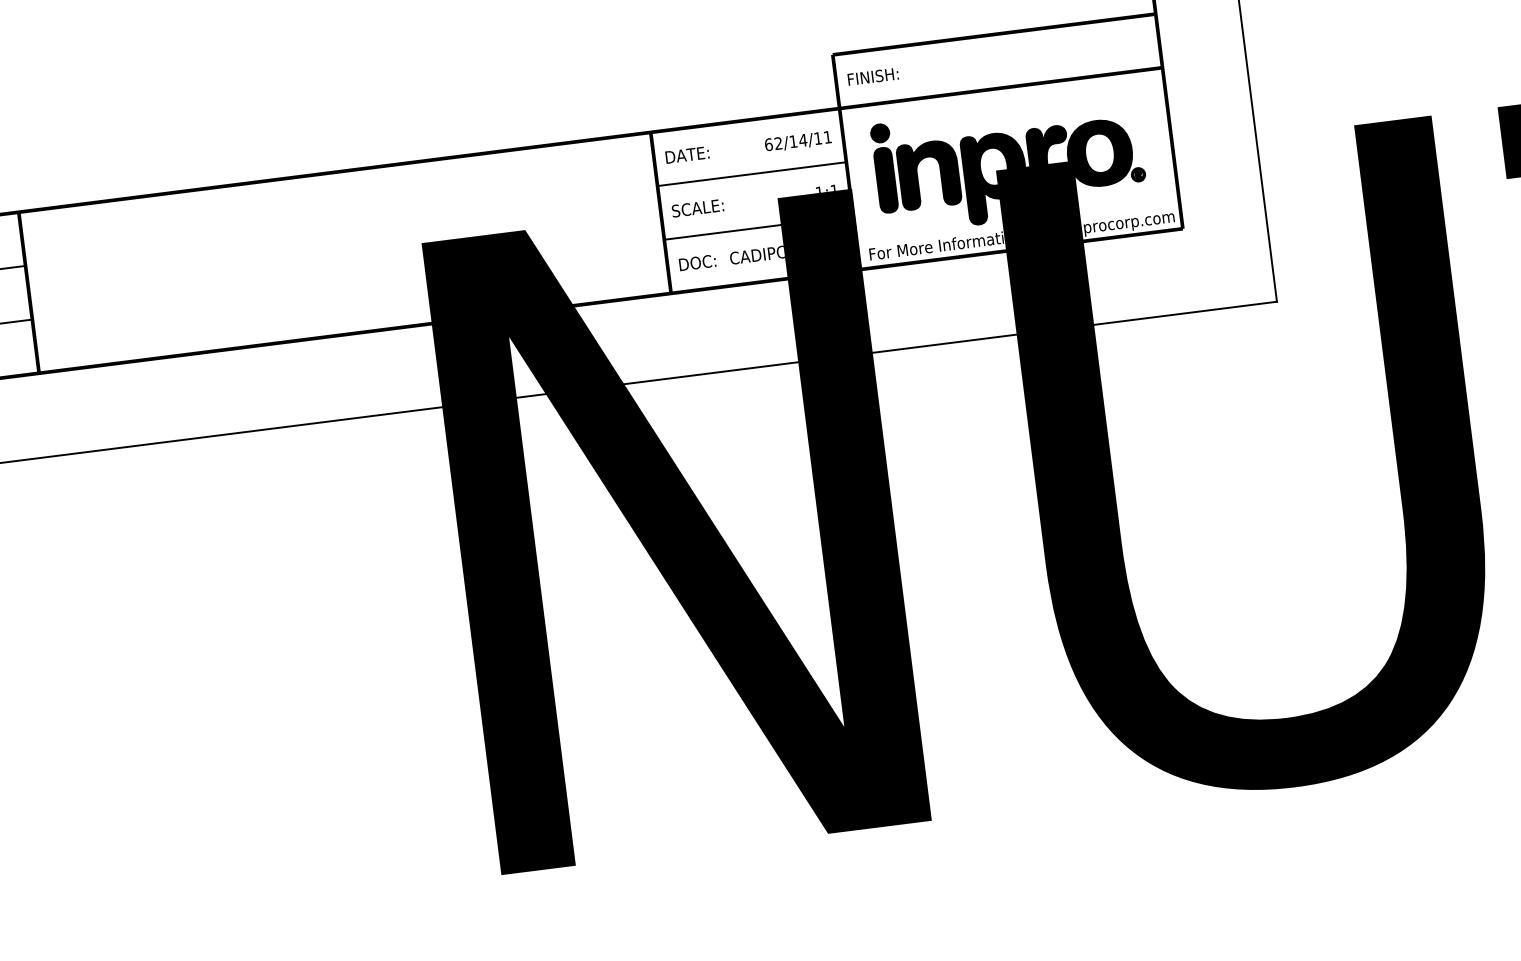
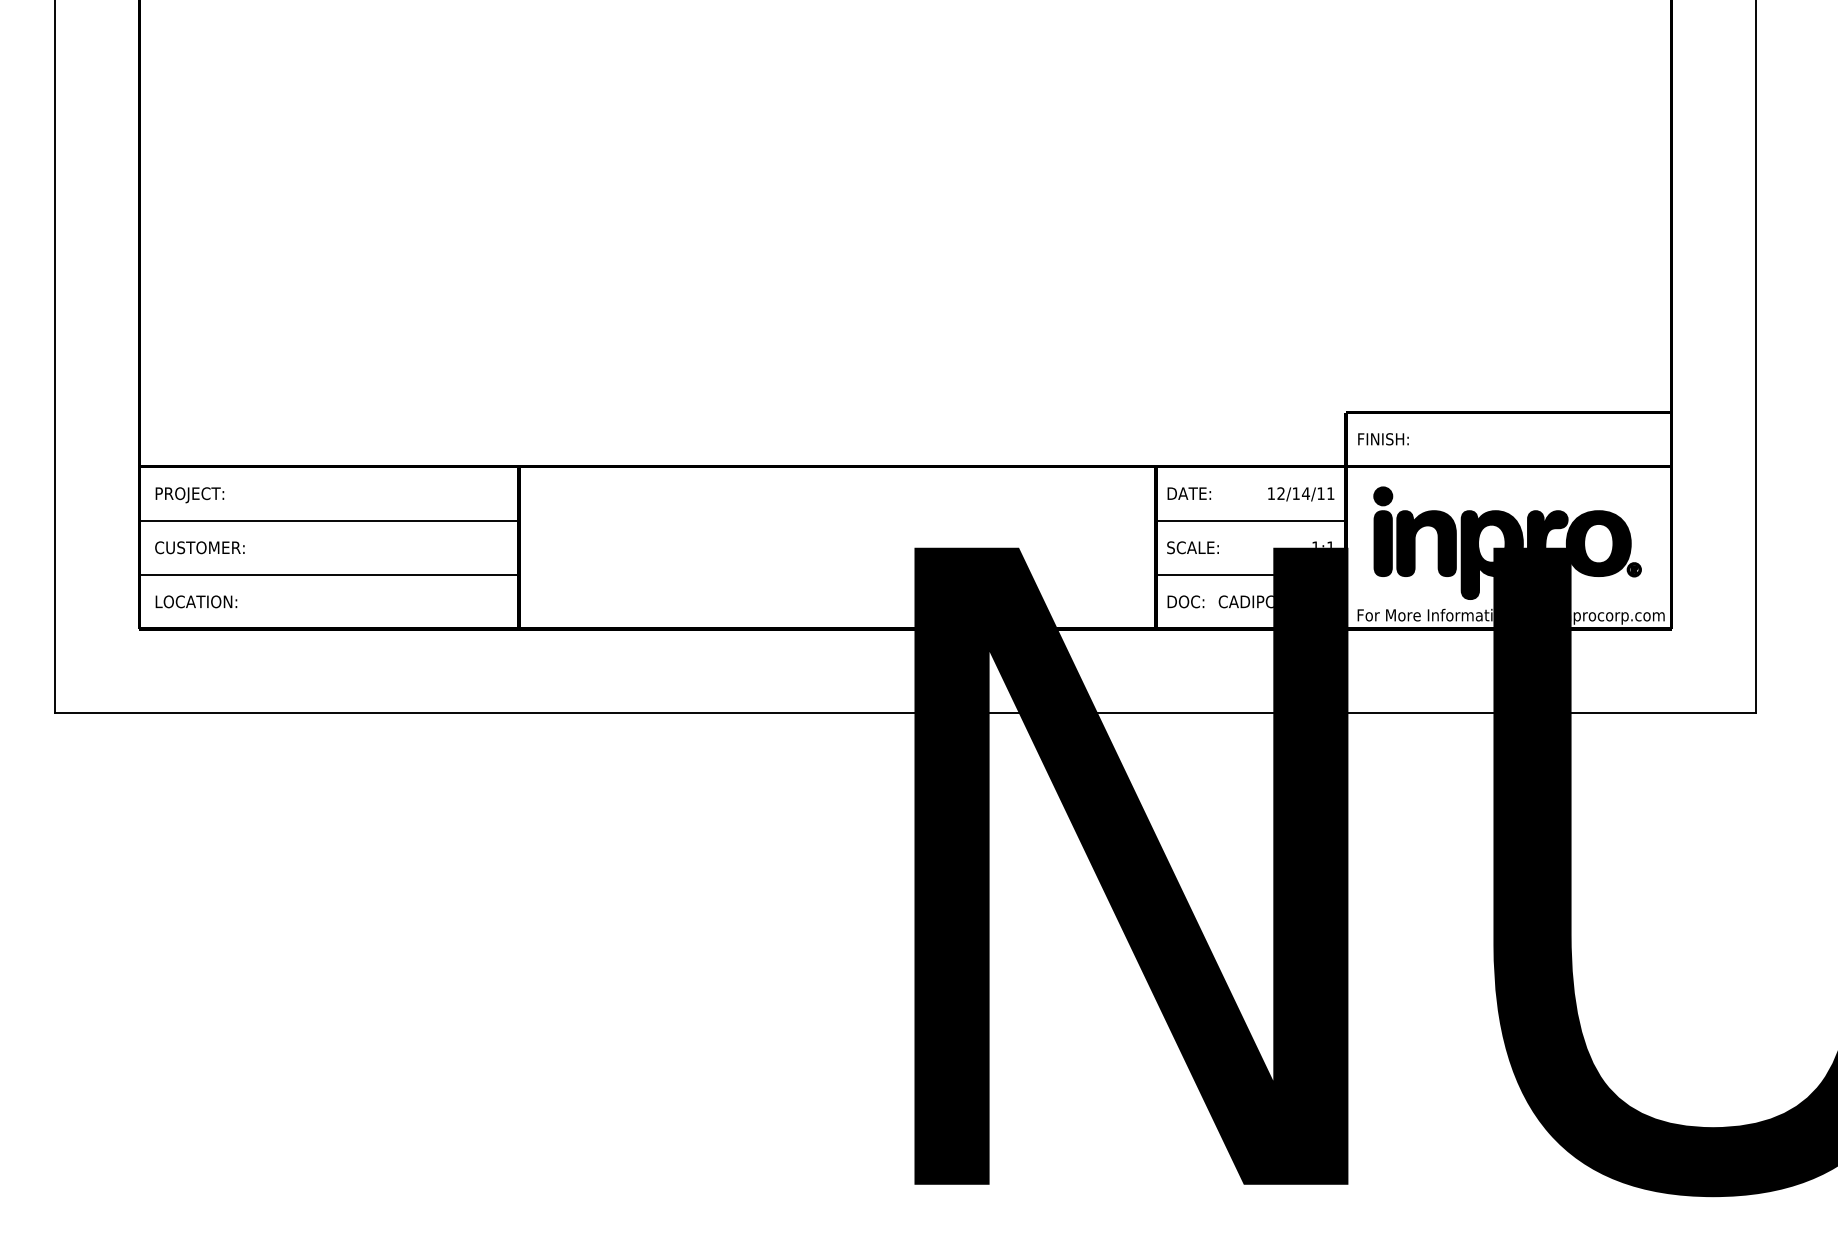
text: (768, 144) -> (1271, 493), 62/14/11 -> 12/14/11

